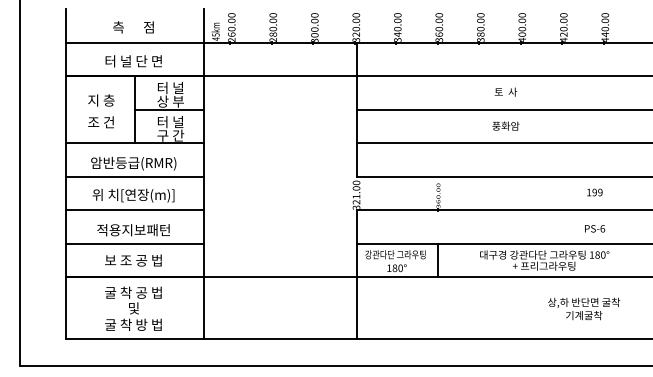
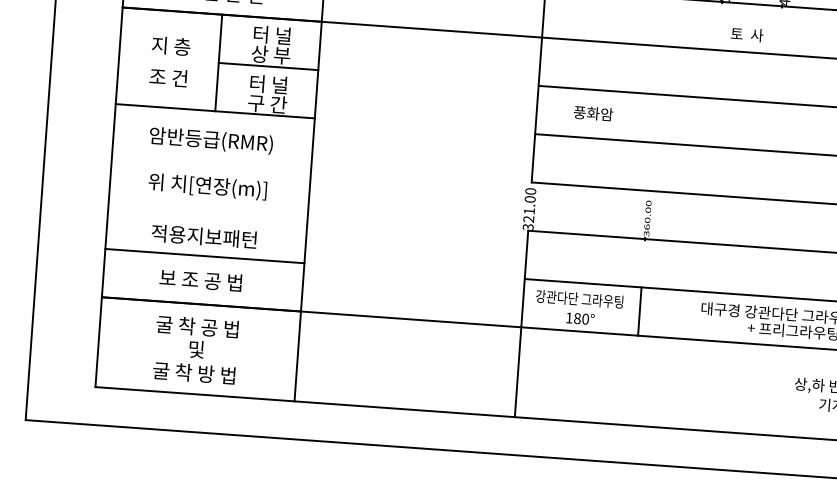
text: (505, 91) -> (746, 33), moved
text: (505, 125) -> (592, 112), moved
line: (135, 176) -> (212, 159), removed
line: (135, 210) -> (208, 208), removed

